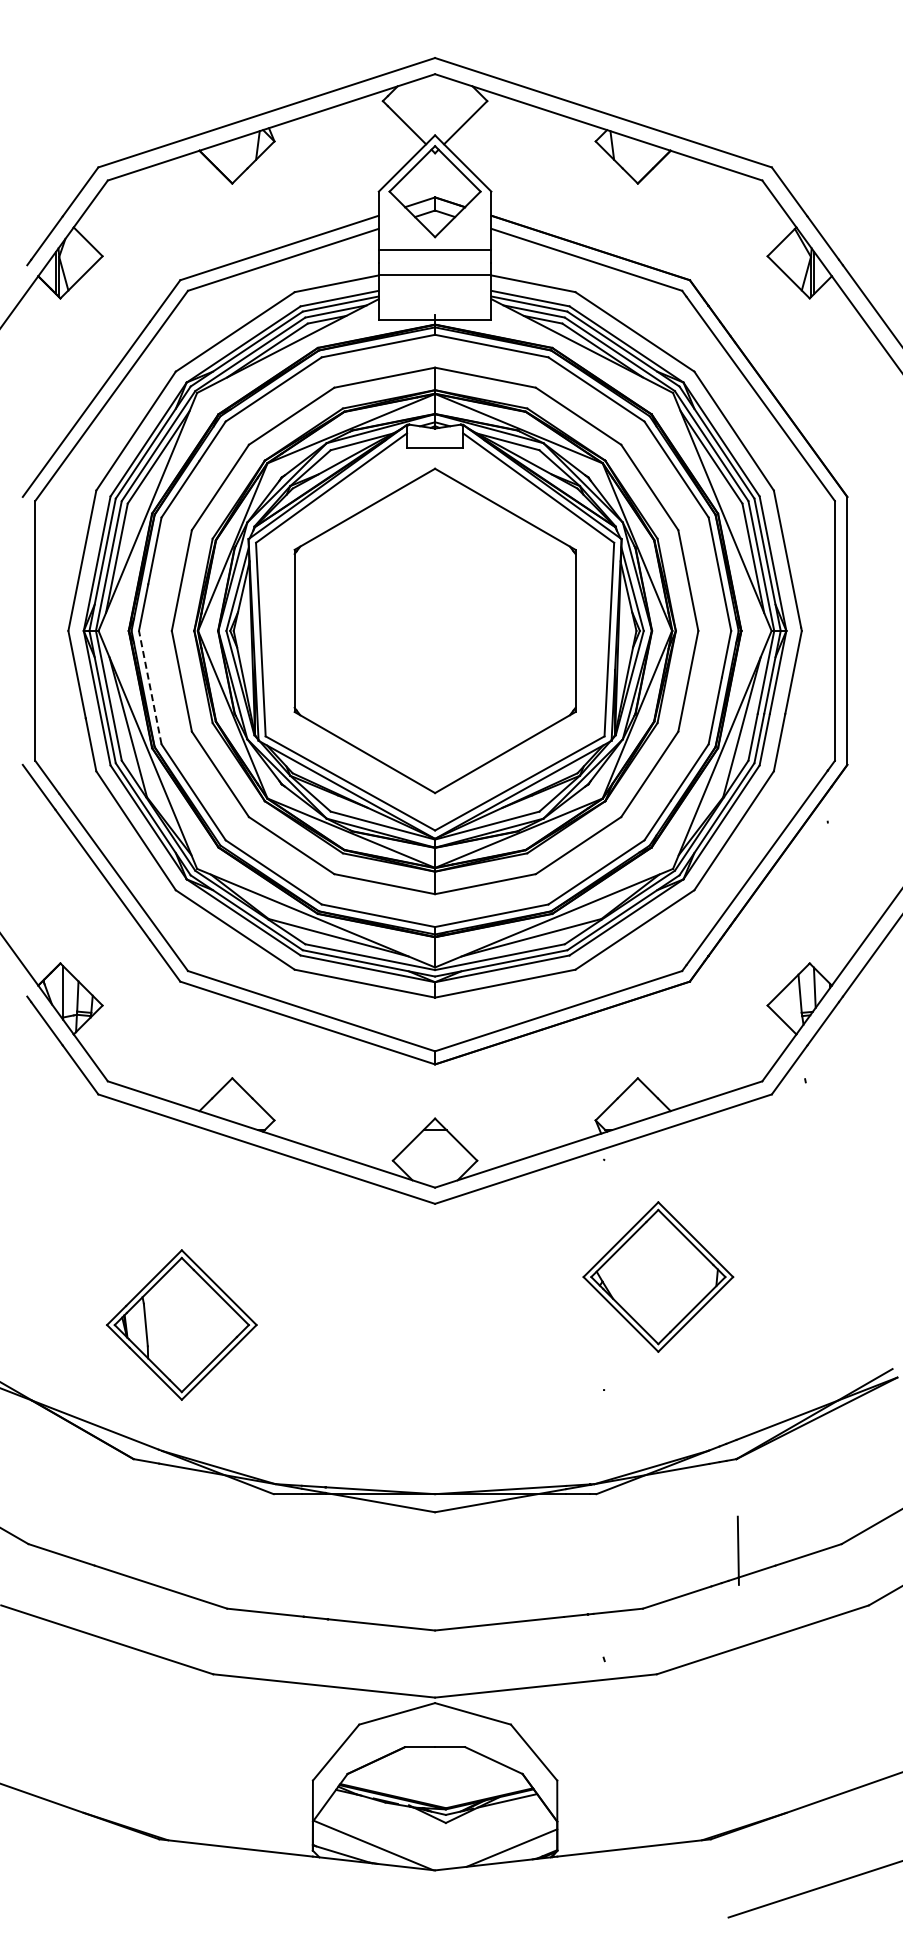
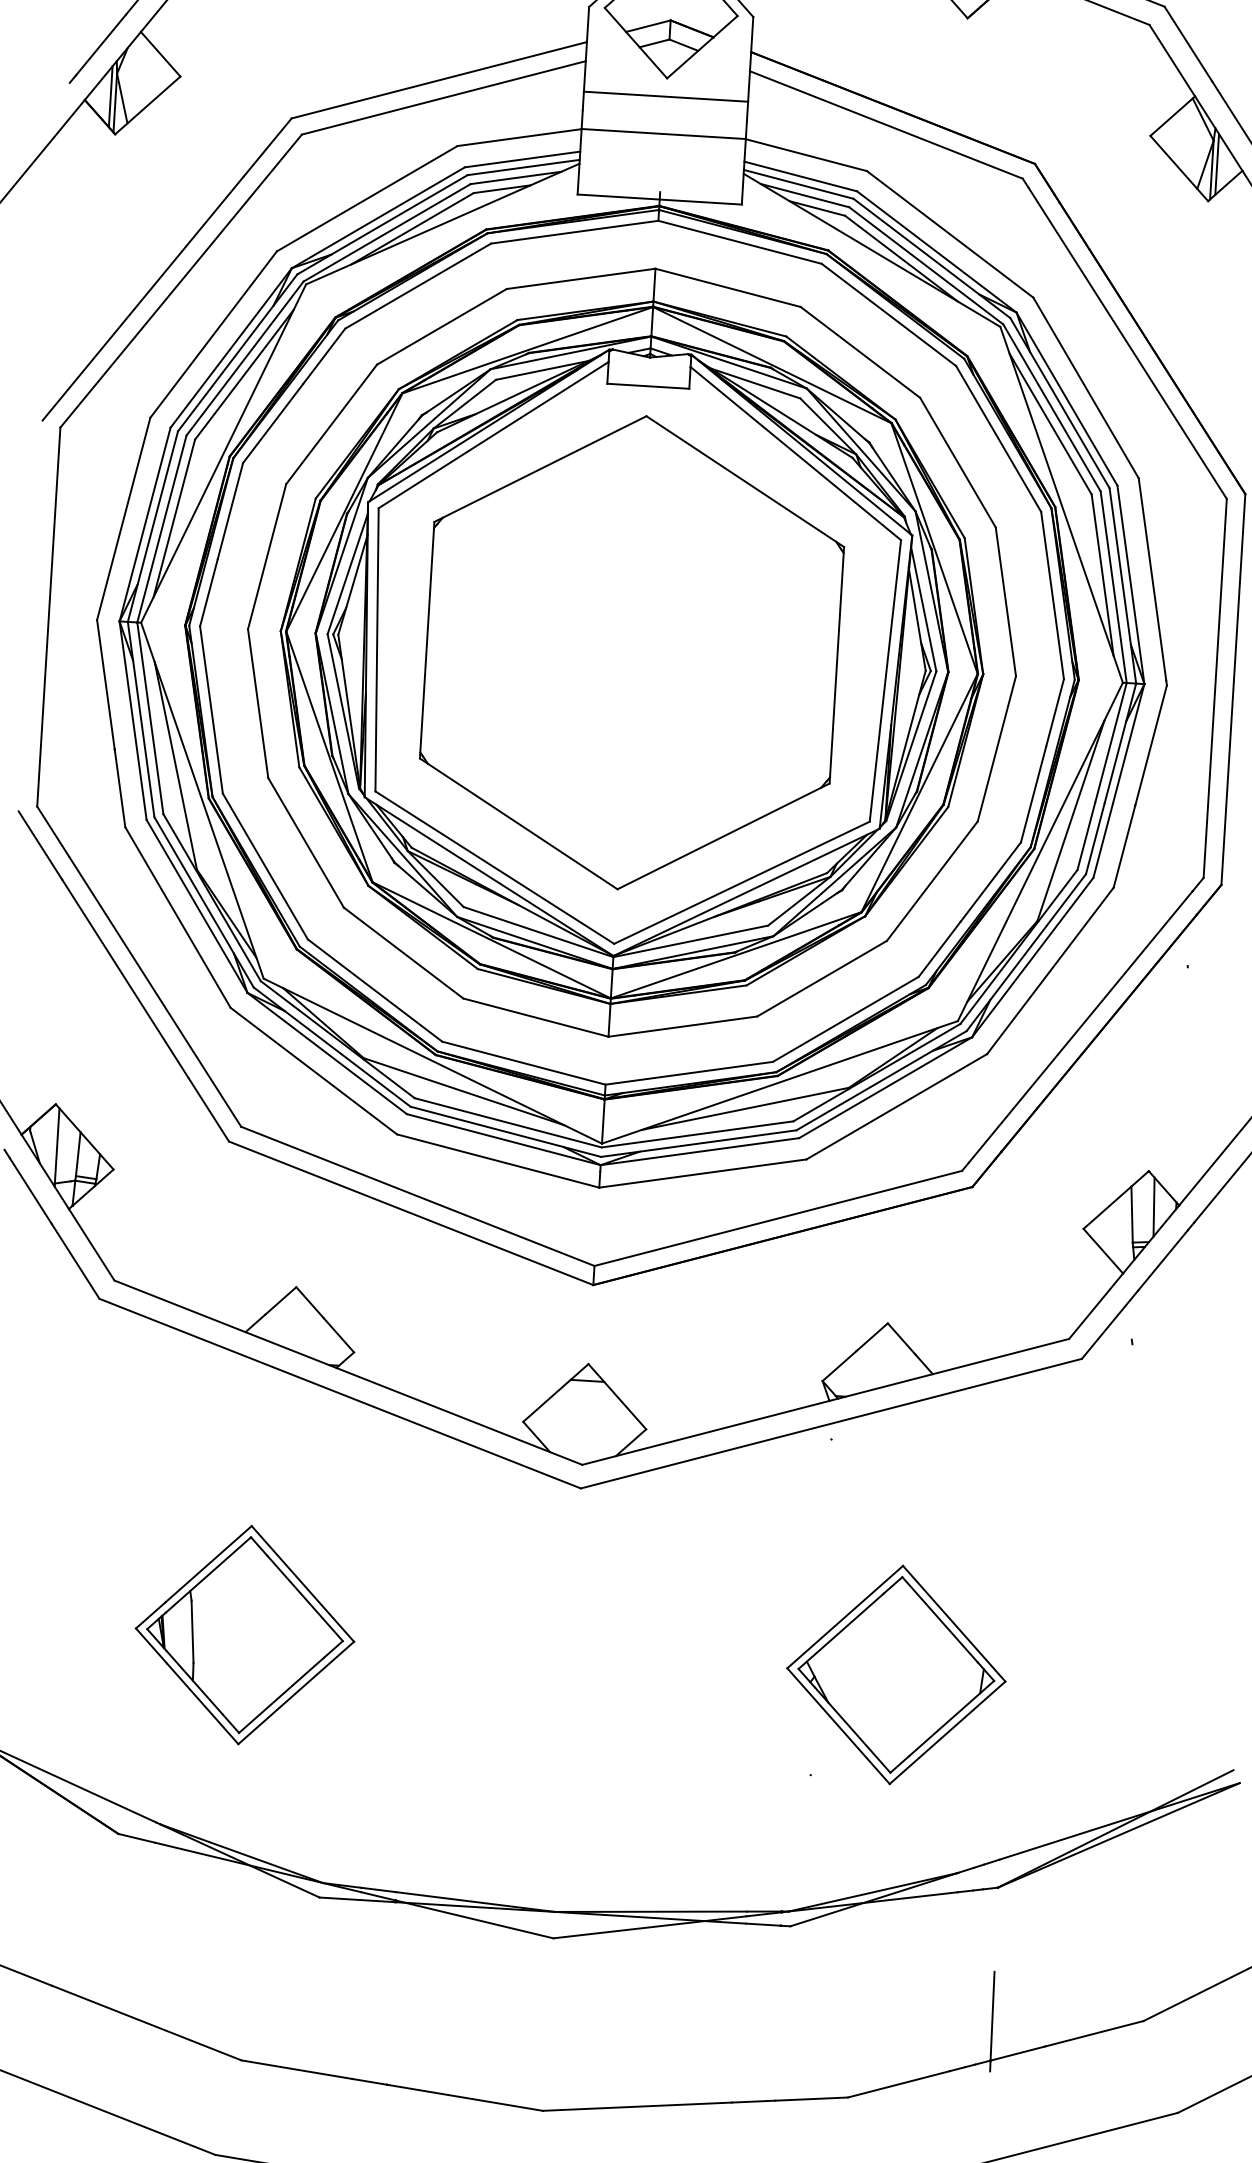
line: (150, 687) -> (211, 709), dashed -> solid
part: (658, 1276) -> (896, 1674), moved
part: (181, 1324) -> (244, 1634), moved

